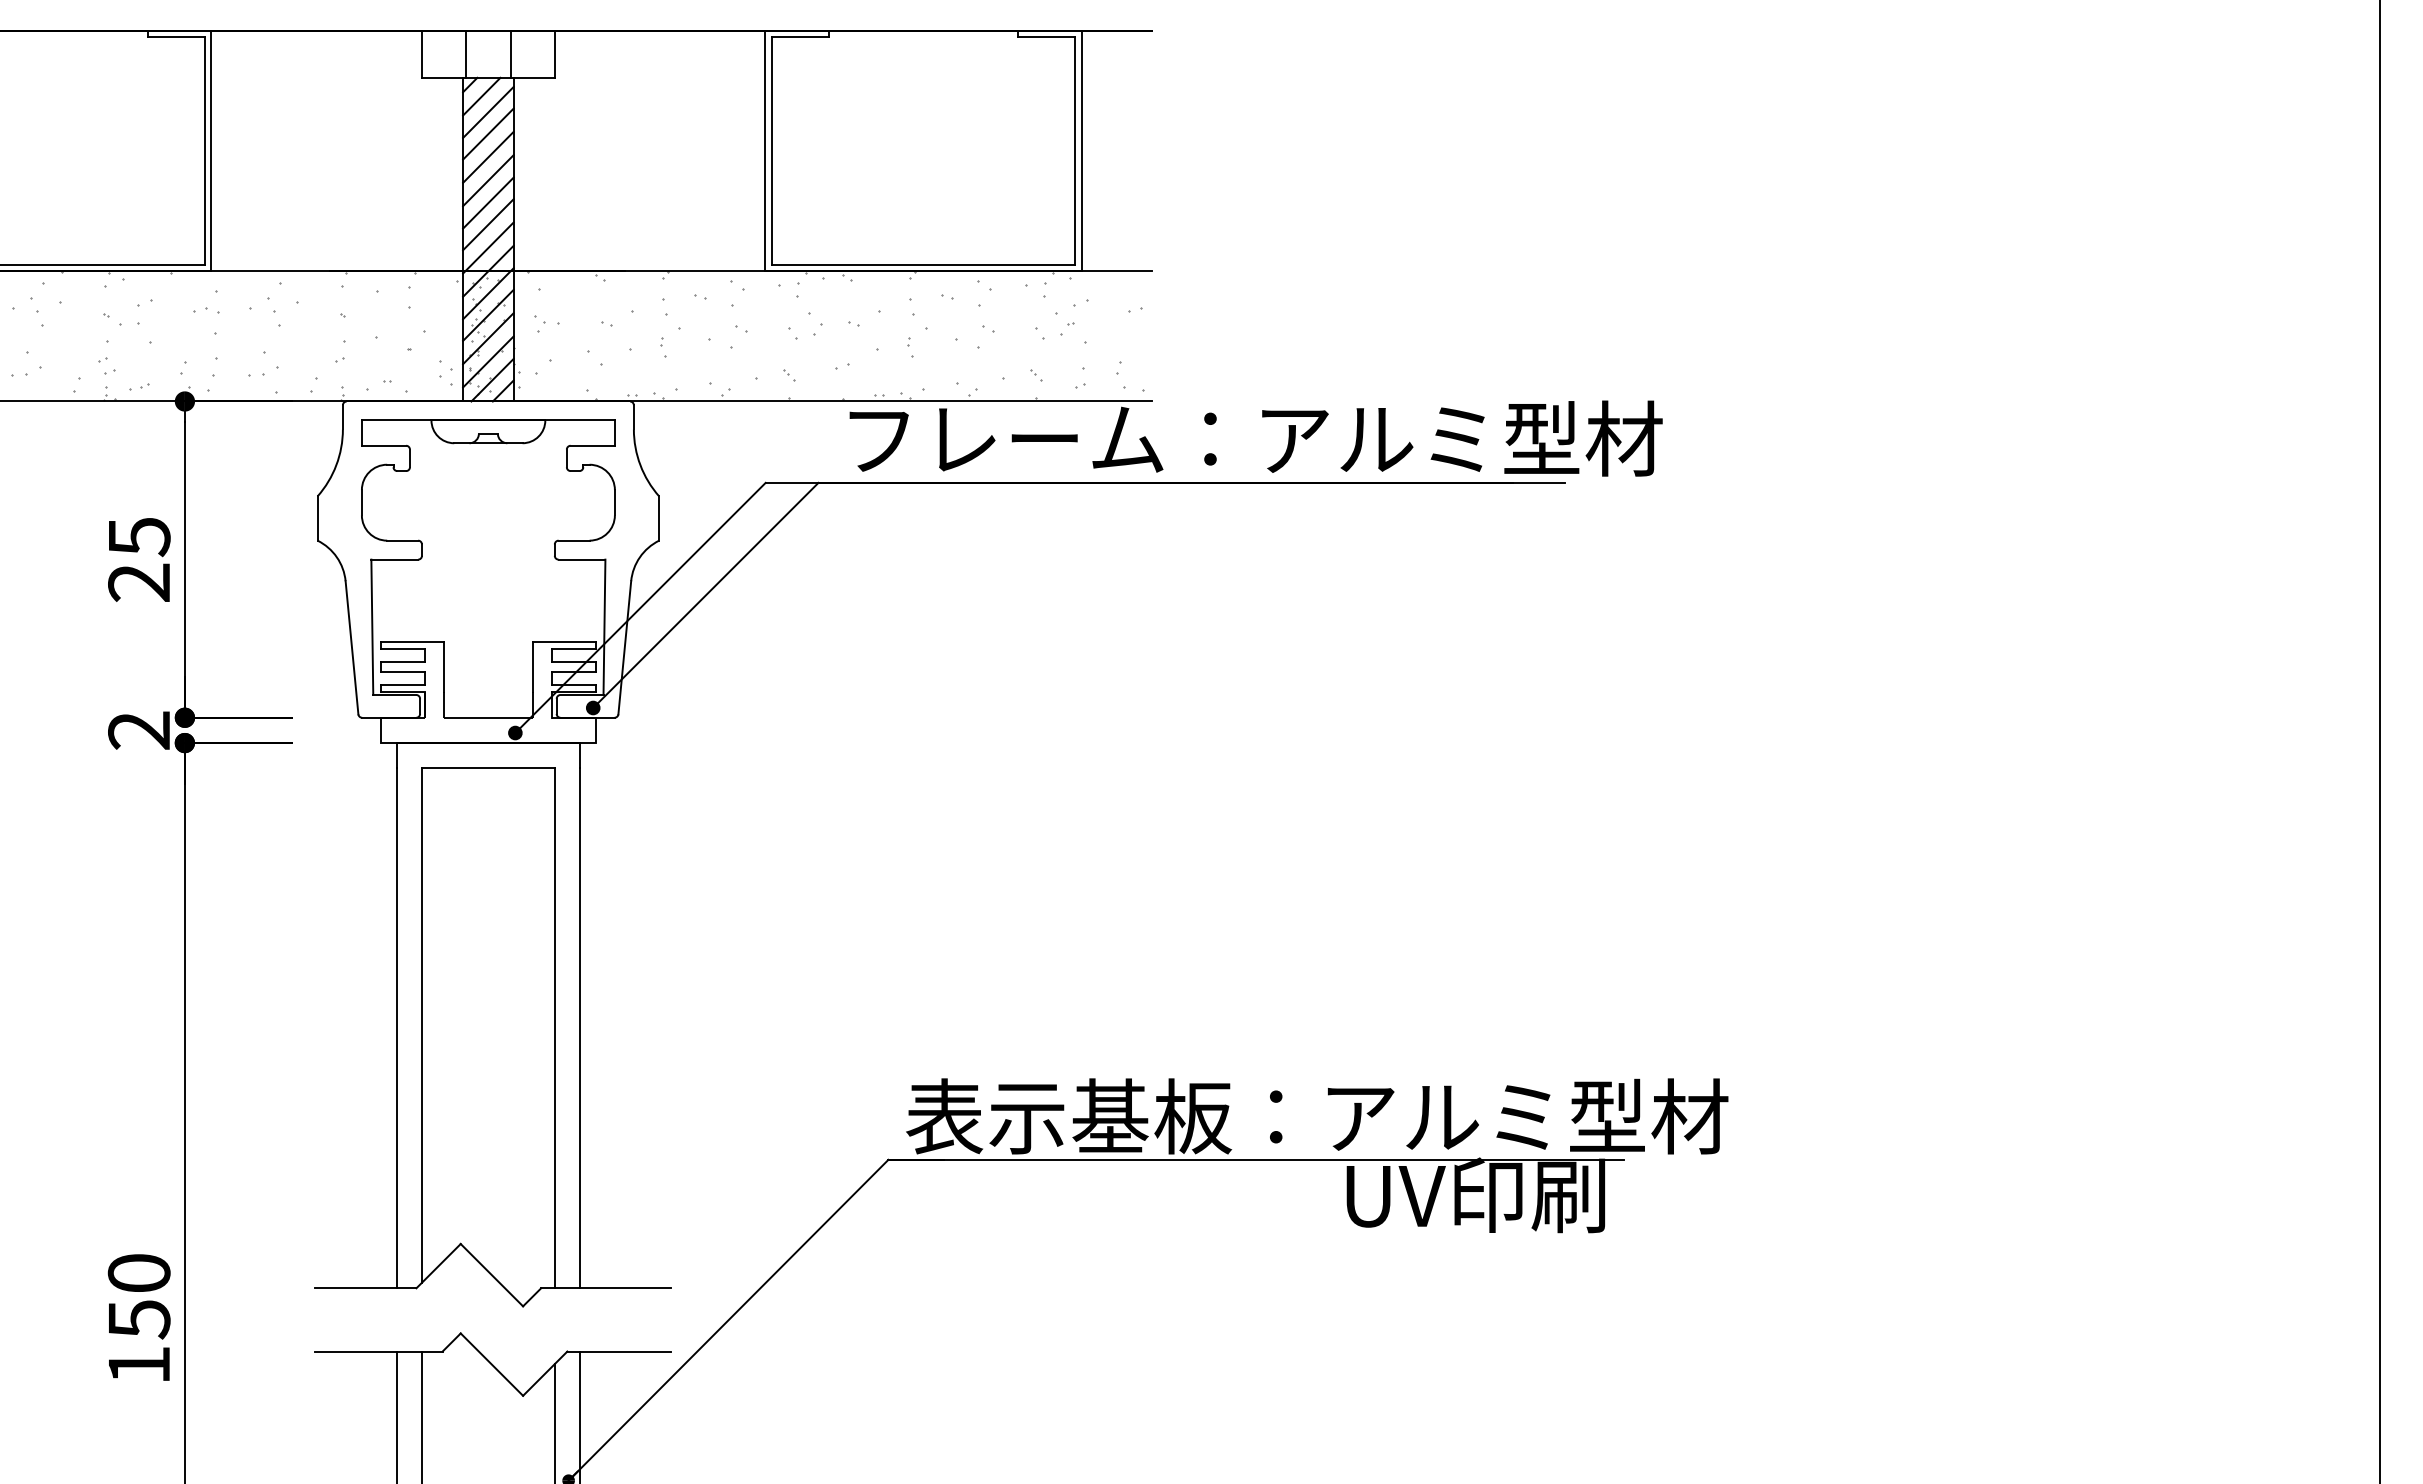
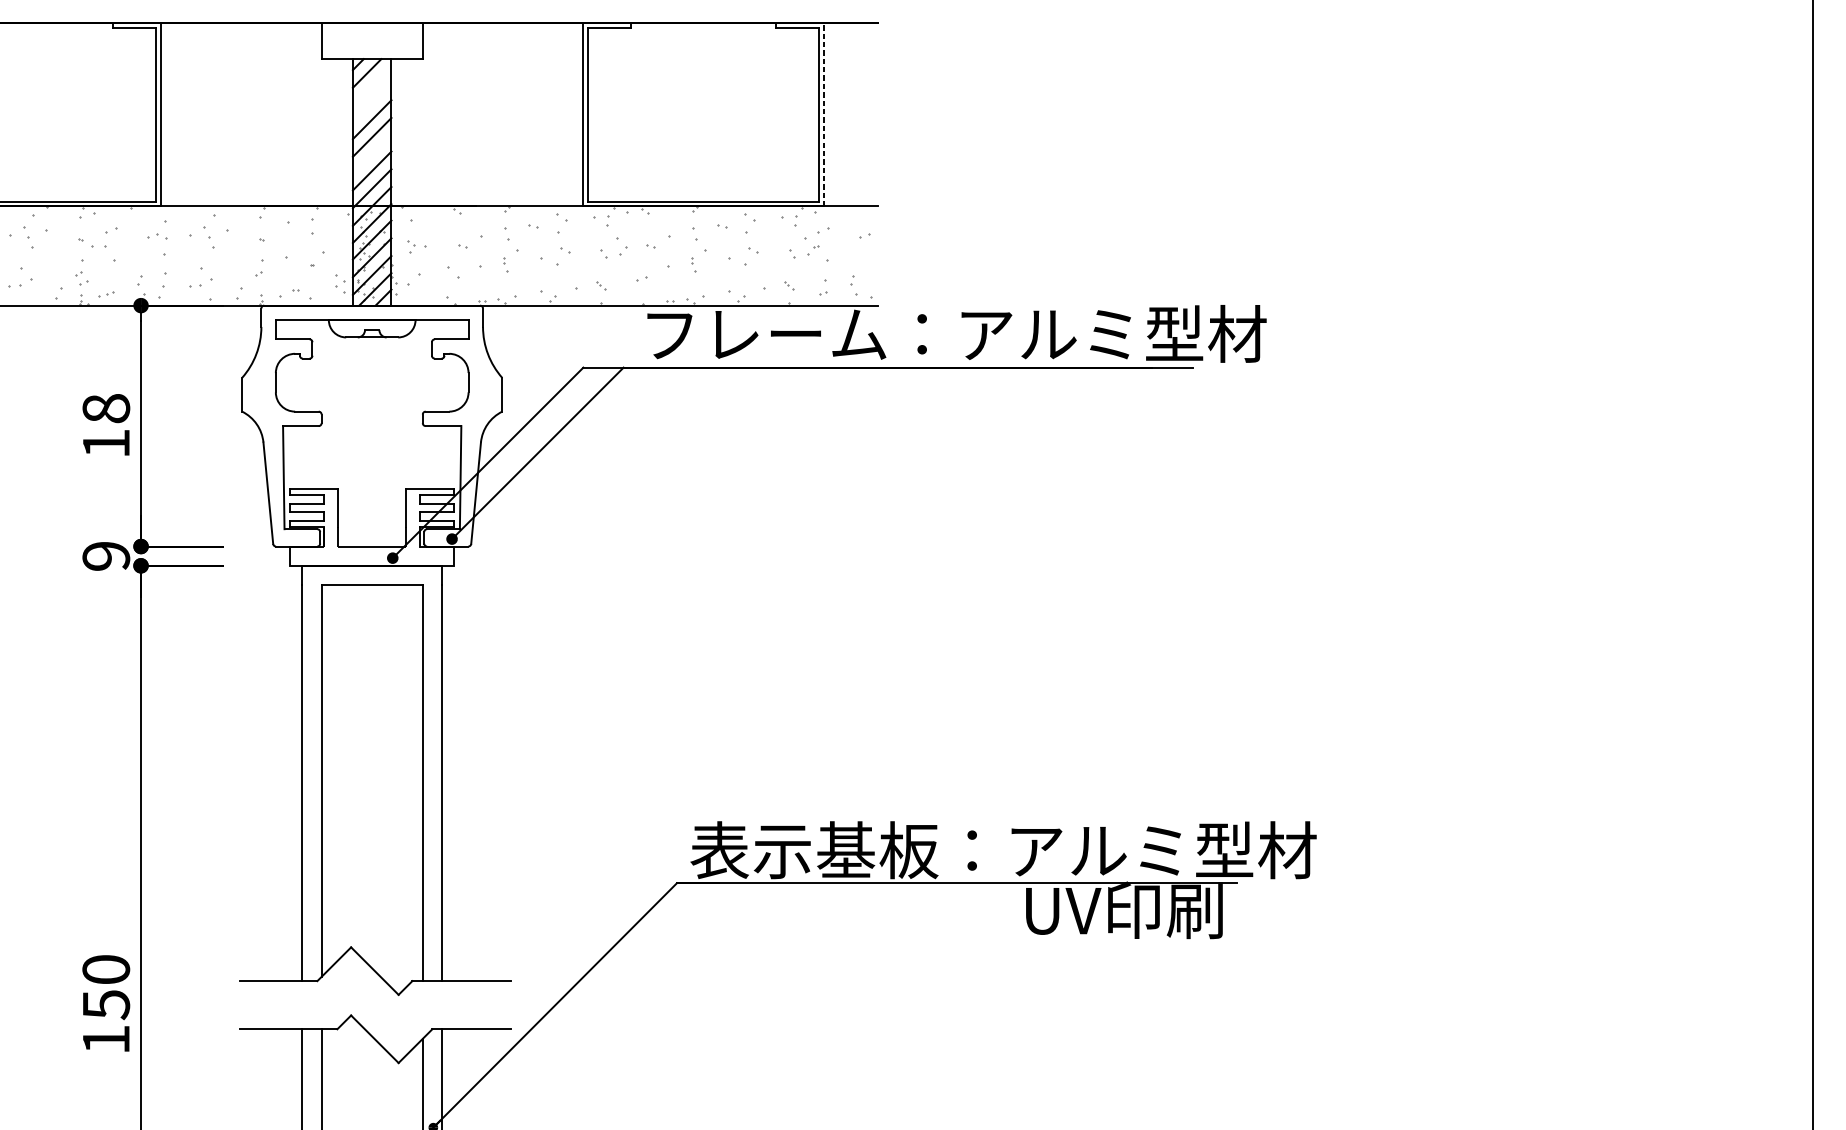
line: (466, 53) -> (355, 40), removed
line: (510, 53) -> (389, 40), removed
line: (488, 111) -> (372, 84), removed
line: (488, 133) -> (372, 101), removed
line: (1081, 150) -> (823, 114), solid -> dashed
line: (488, 202) -> (372, 154), removed
text: (139, 559) -> (106, 425), 25 -> 18
text: (139, 730) -> (106, 556), 2 -> 9

